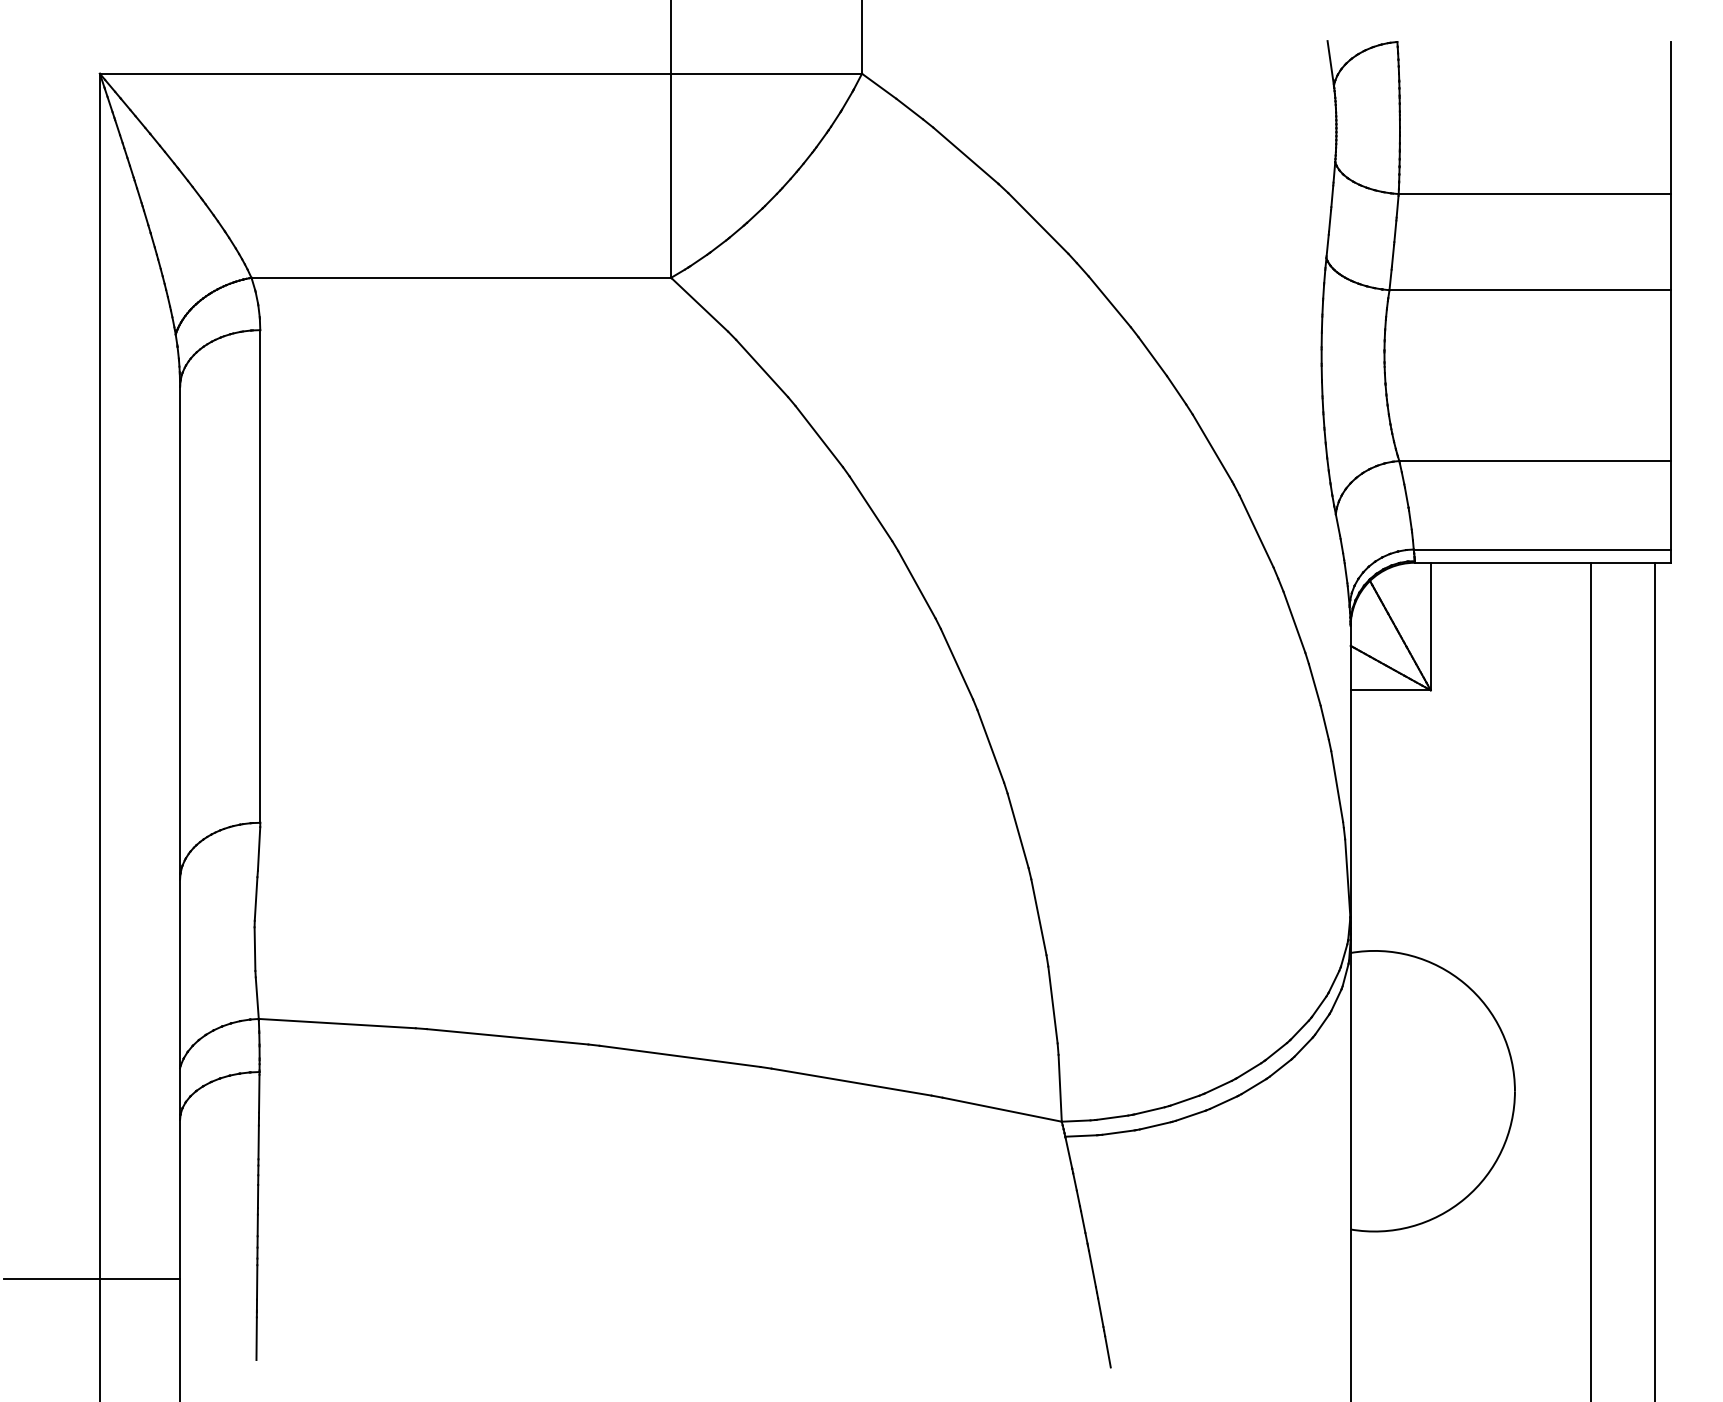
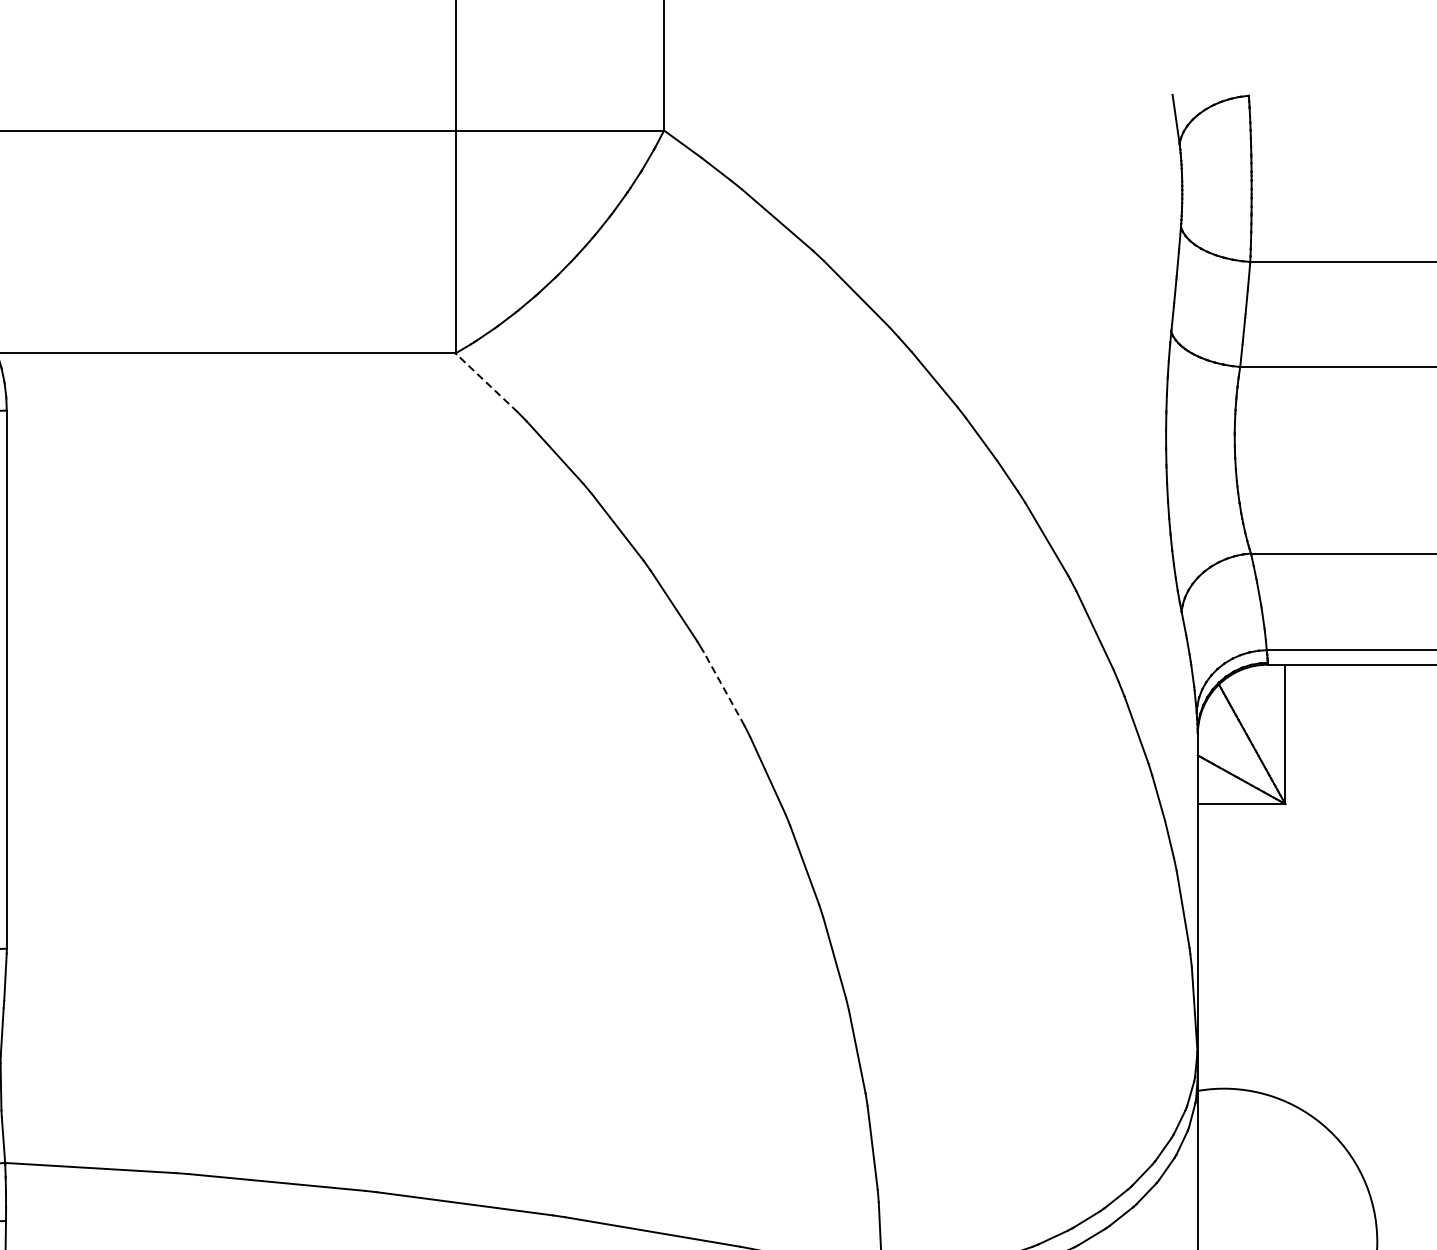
line: (699, 305) -> (486, 383), solid -> dashed
line: (916, 584) -> (723, 688), solid -> dashed

